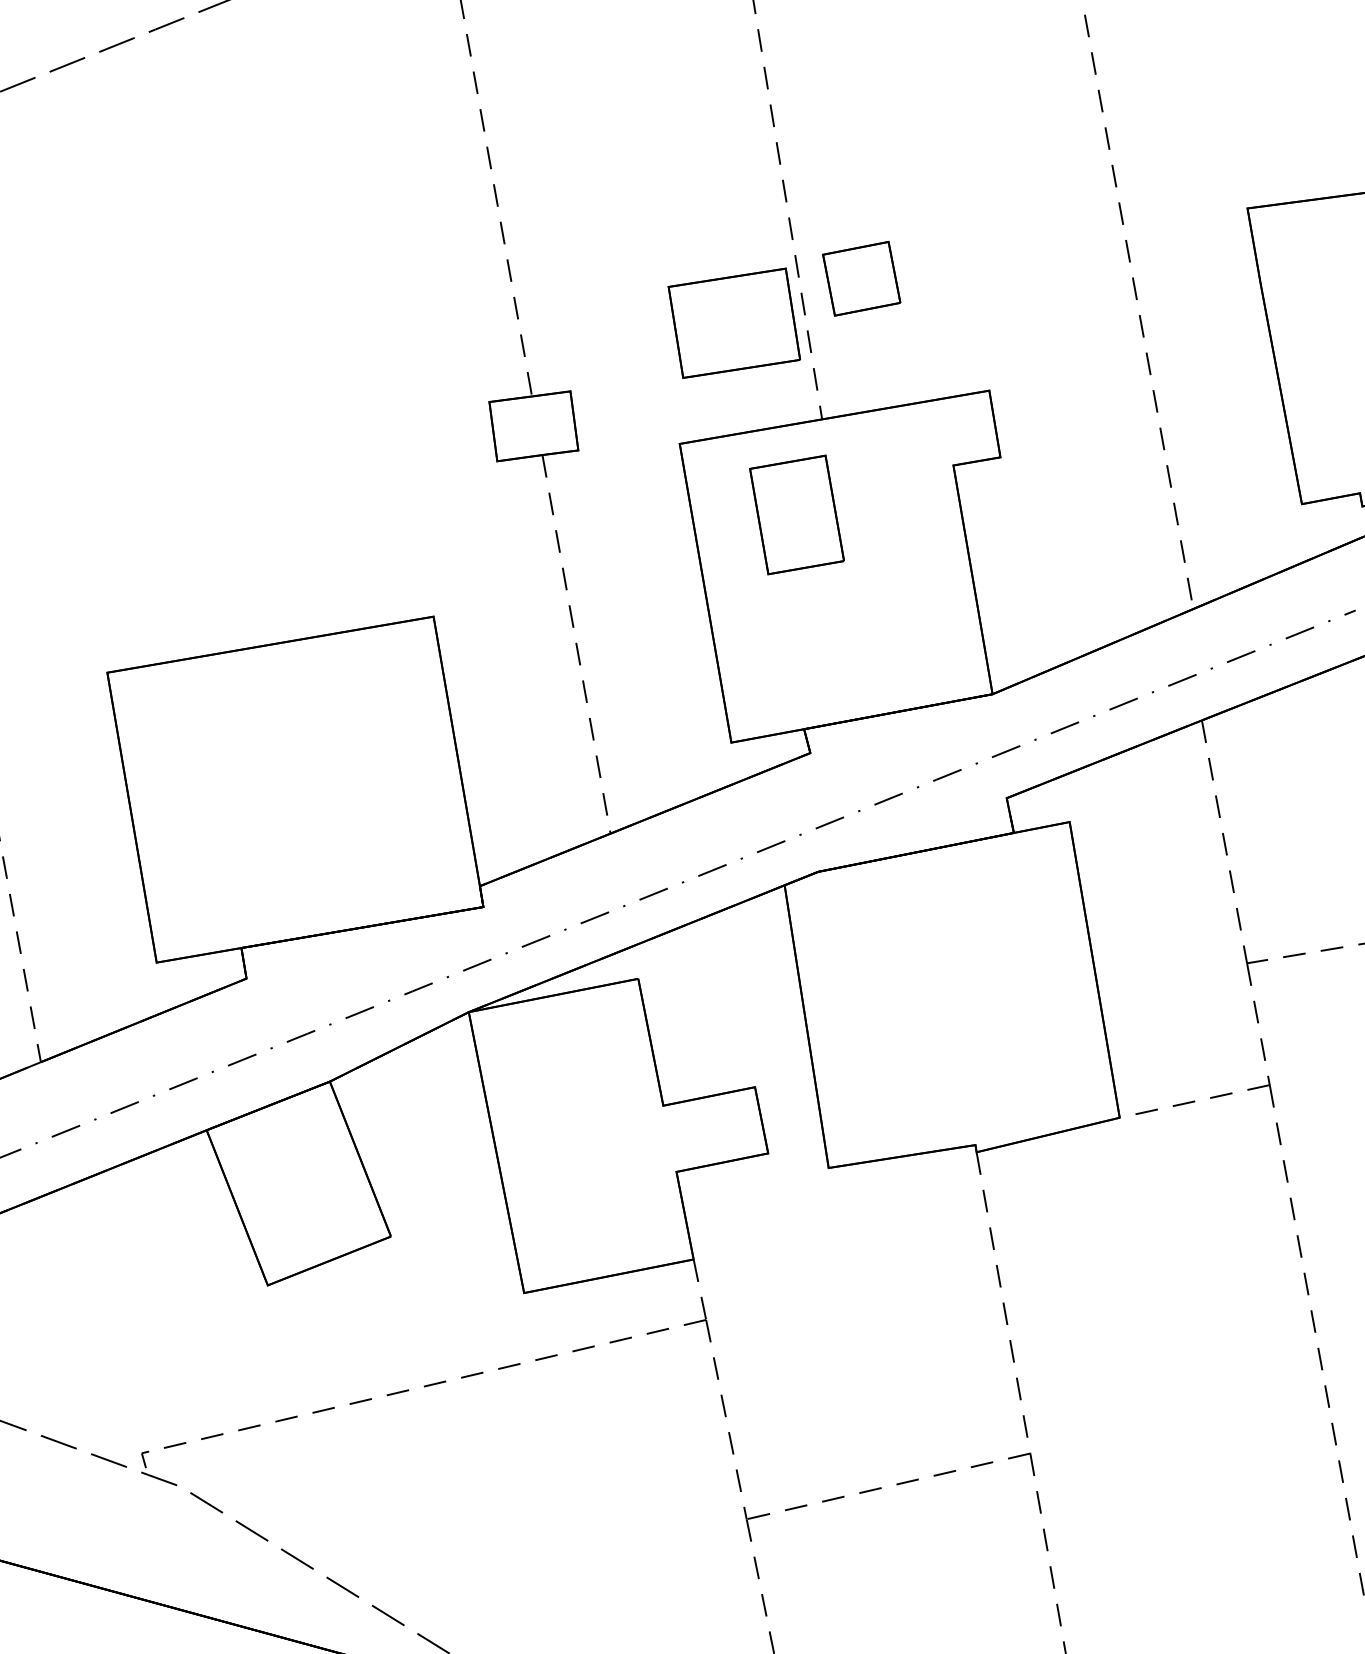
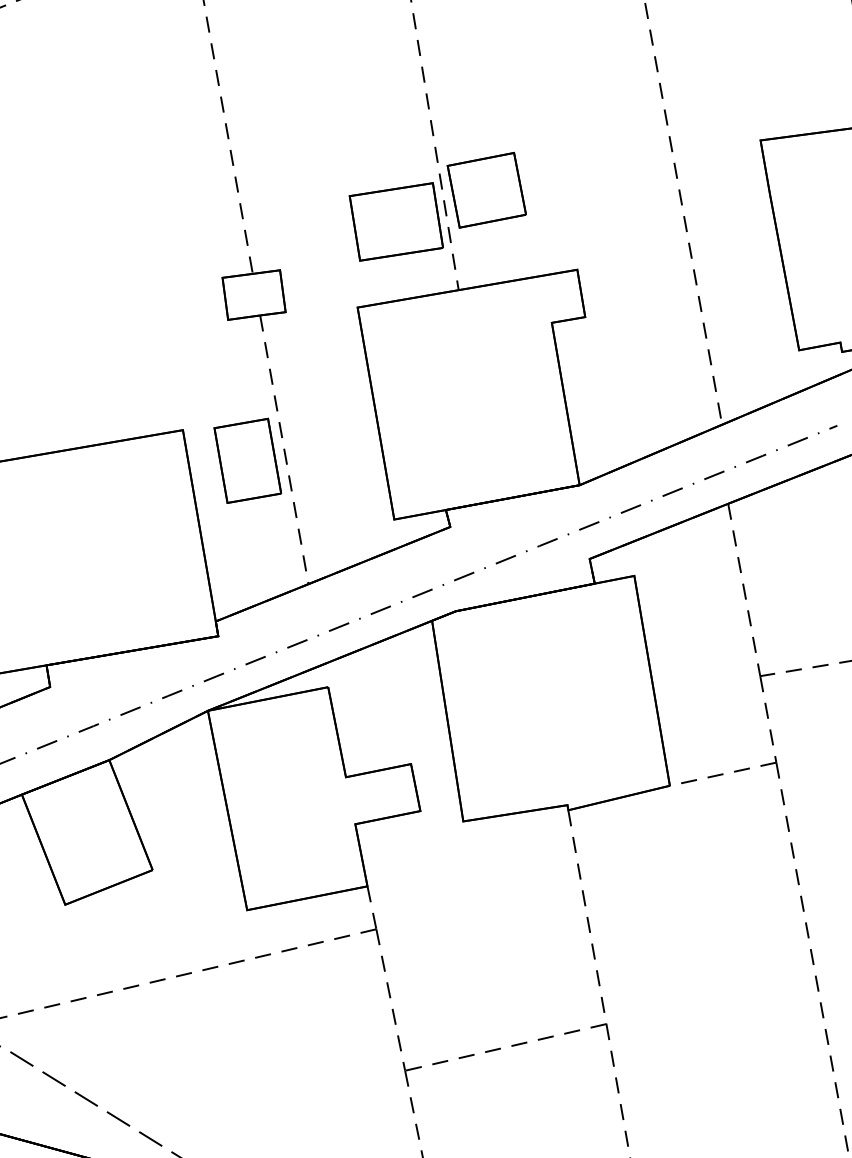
part: (861, 278) -> (486, 190), size x1.43
part: (796, 514) -> (247, 460), moved

